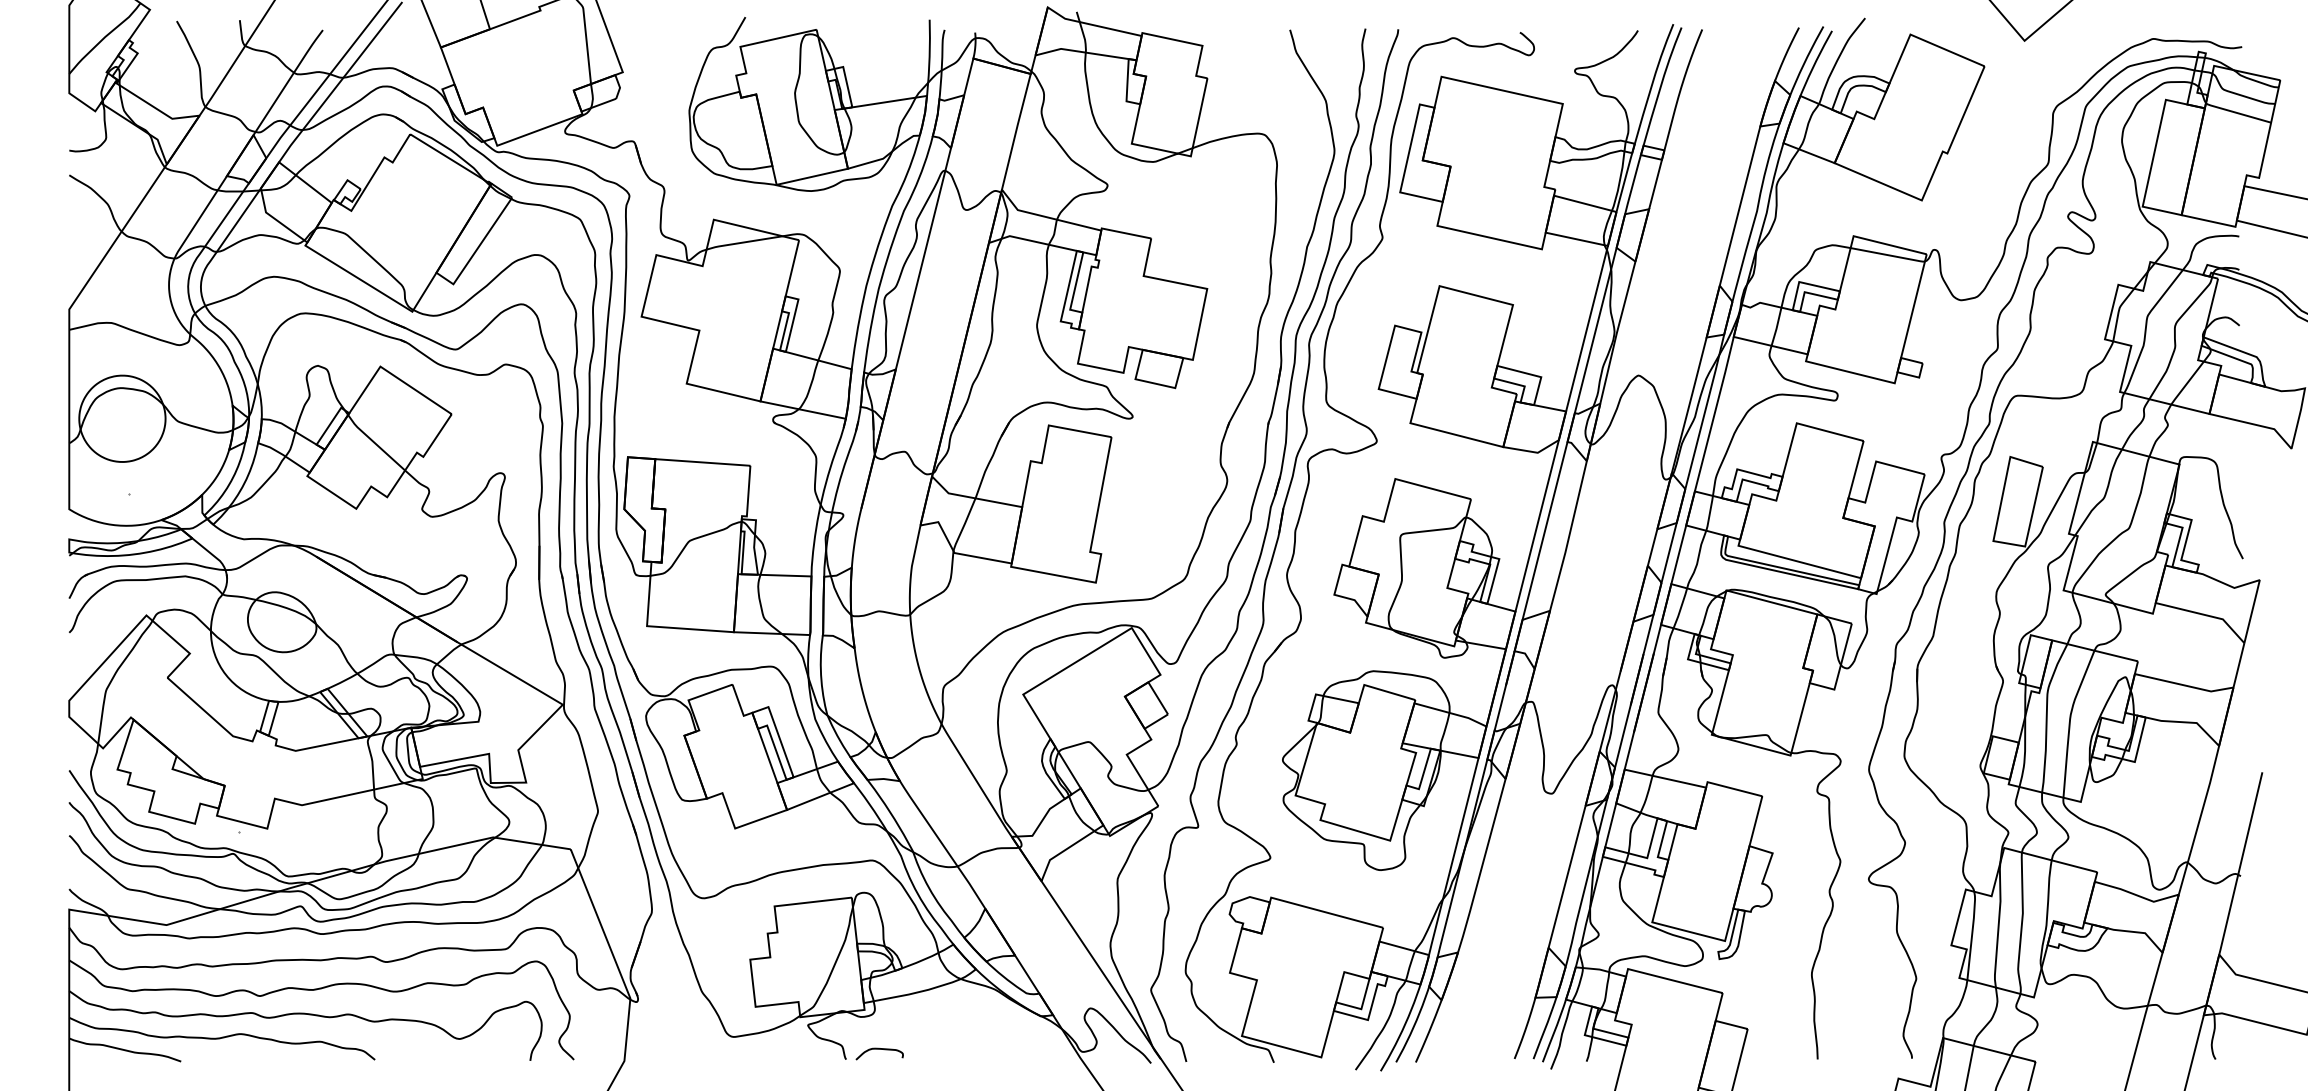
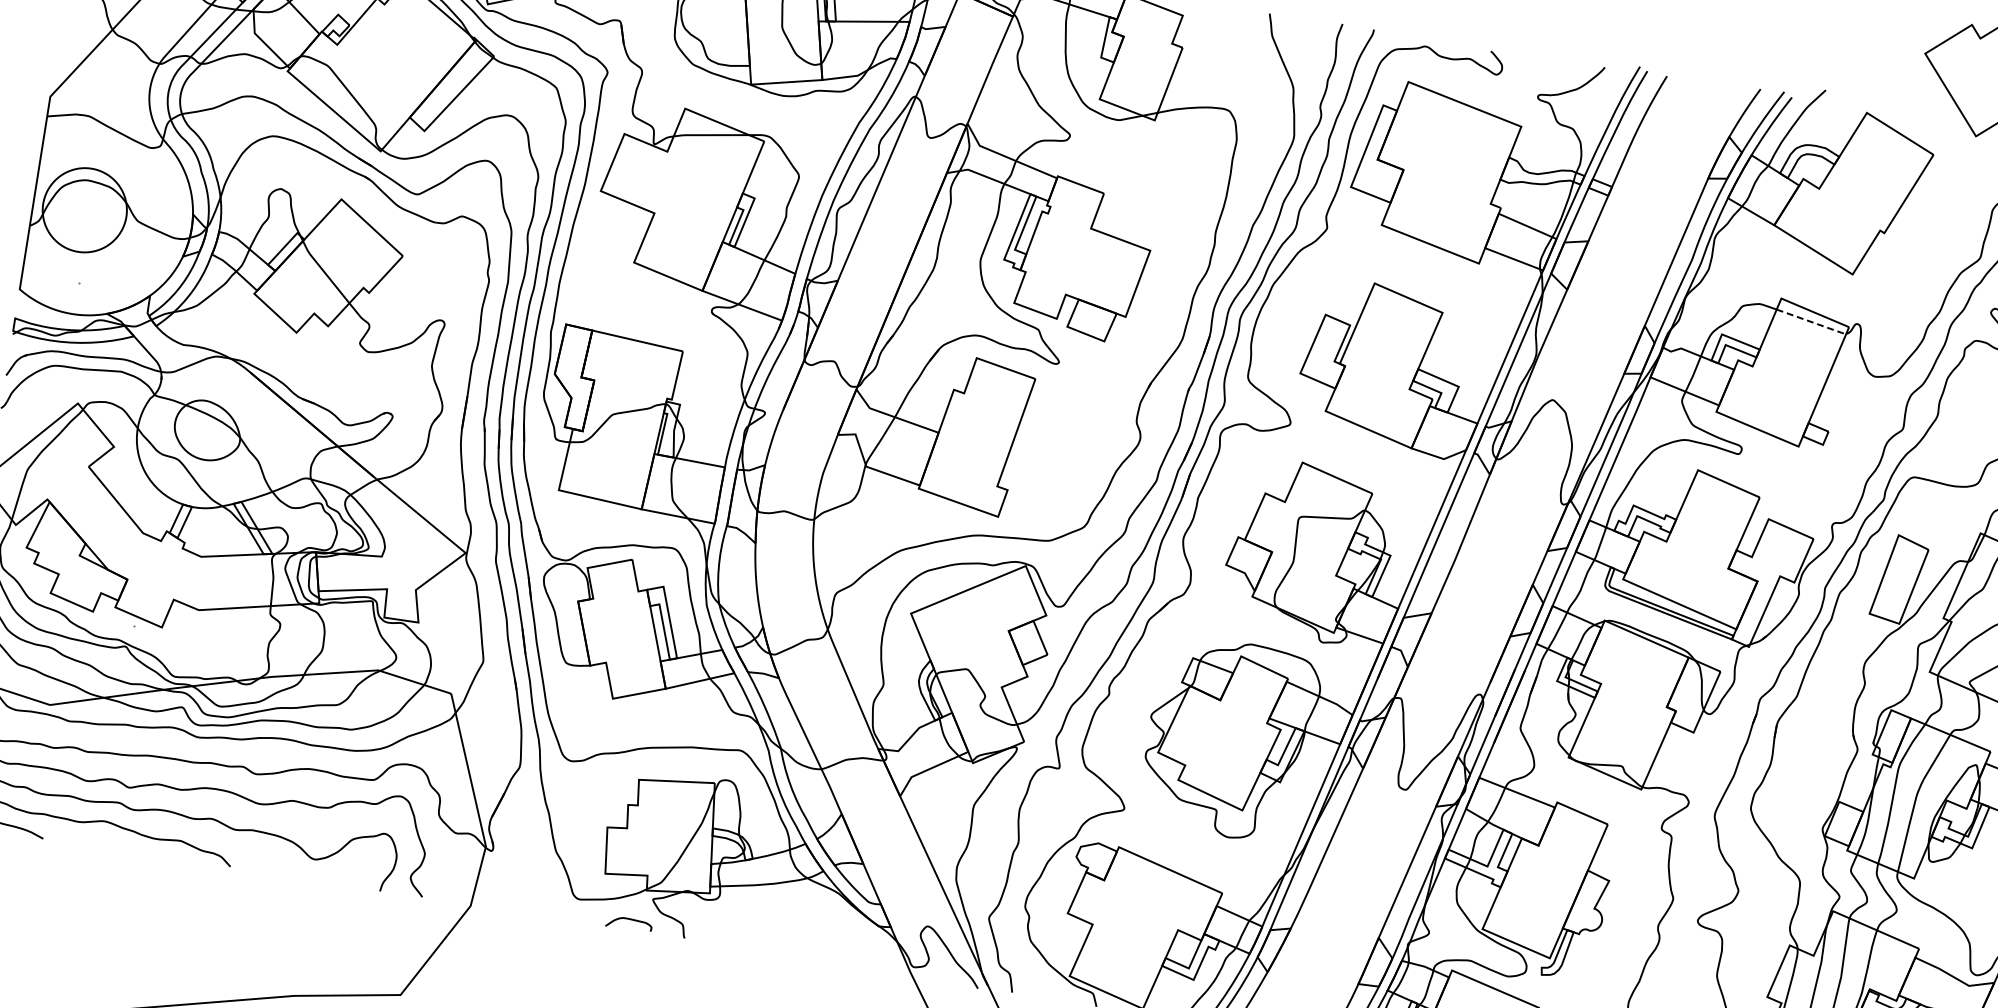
line: (1888, 255) -> (1812, 322), solid -> dashed
curve: (879, 1049) -> (629, 919), moved

